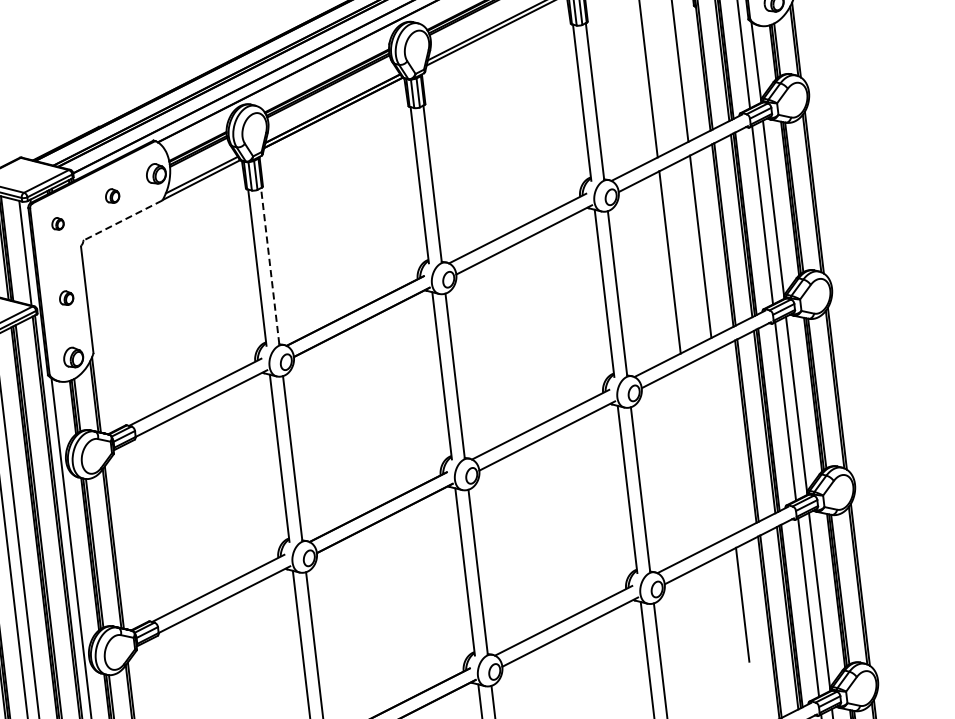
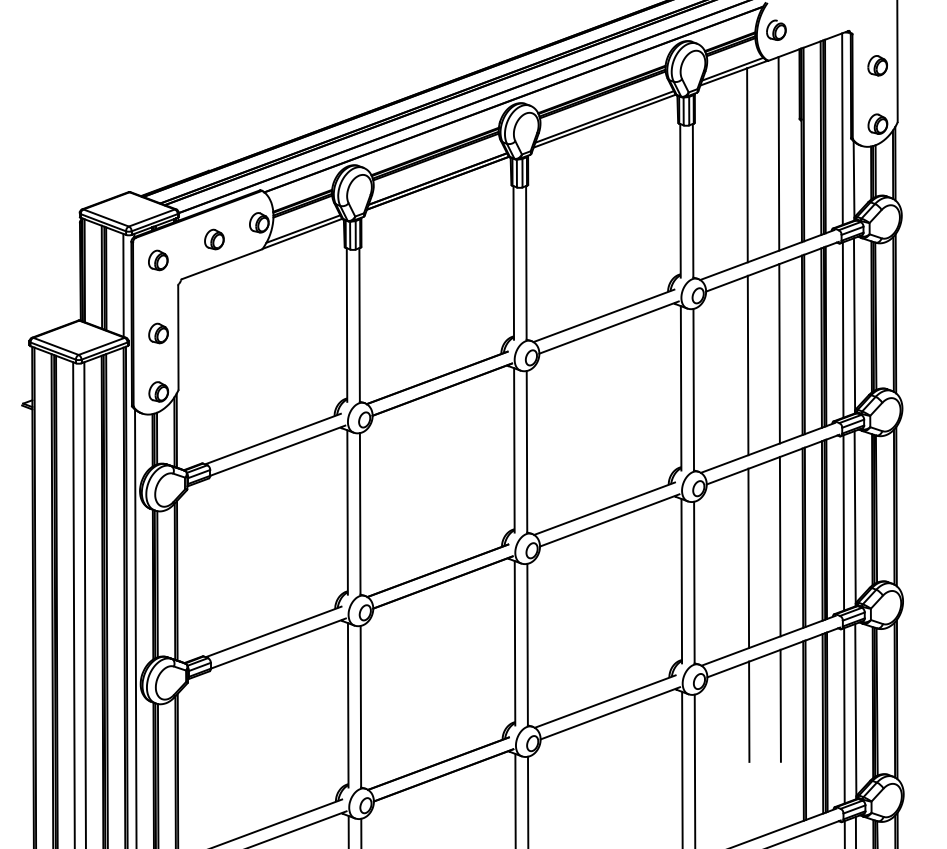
part: (112, 196) -> (214, 239), size x1.43
line: (122, 220) -> (221, 264), dashed -> solid
part: (58, 223) -> (158, 260), size x1.67
line: (269, 265) -> (359, 324), dashed -> solid
part: (66, 298) -> (158, 333), size x1.43
line: (722, 442) -> (779, 546), added
line: (692, 458) -> (748, 558), added
line: (711, 614) -> (749, 711), added

